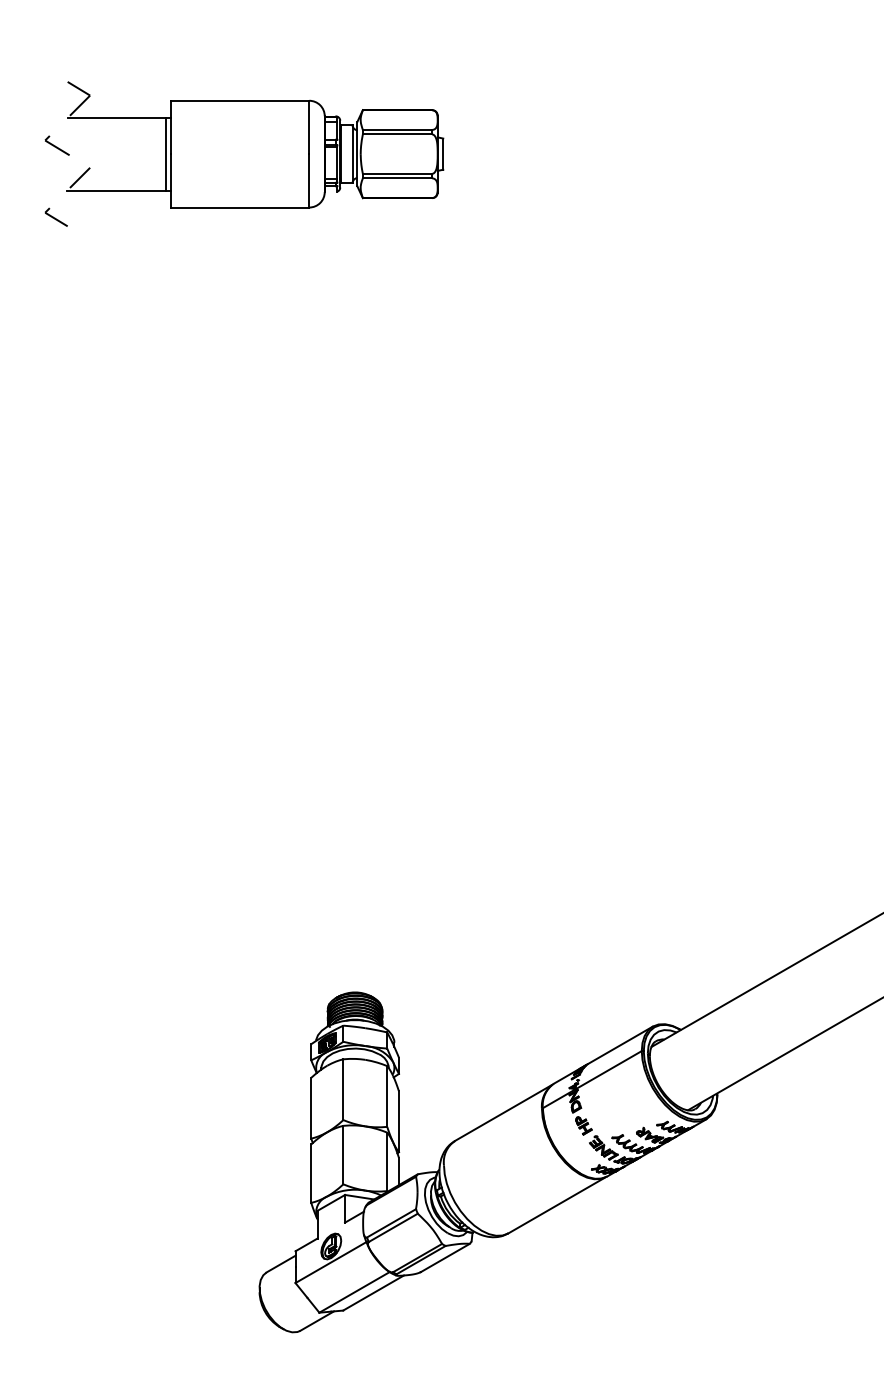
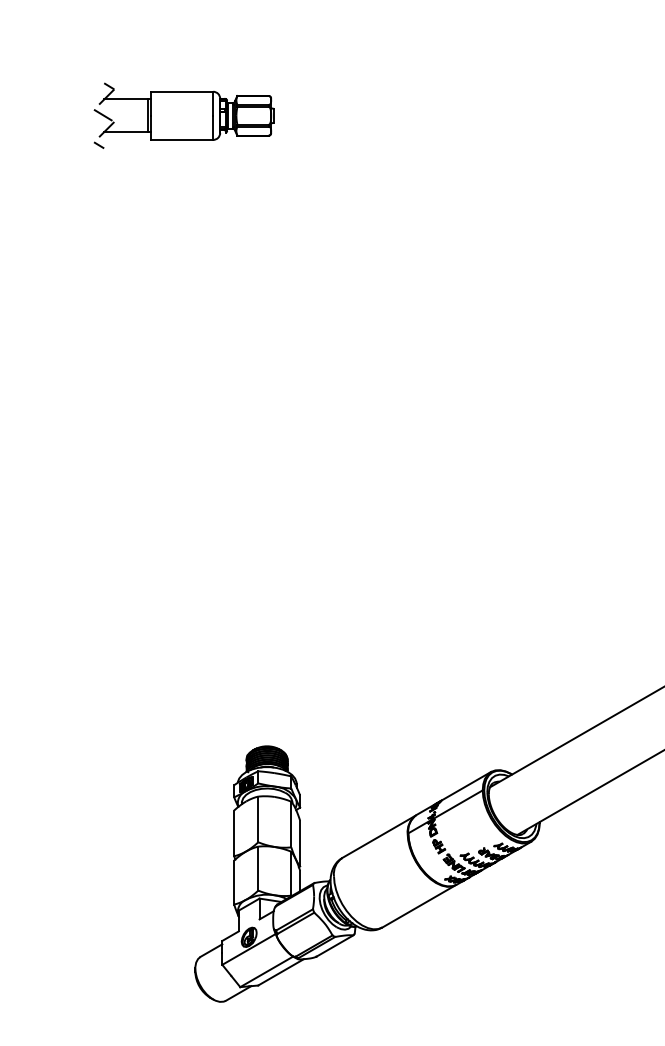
part: (244, 153) -> (183, 115), size x0.6

